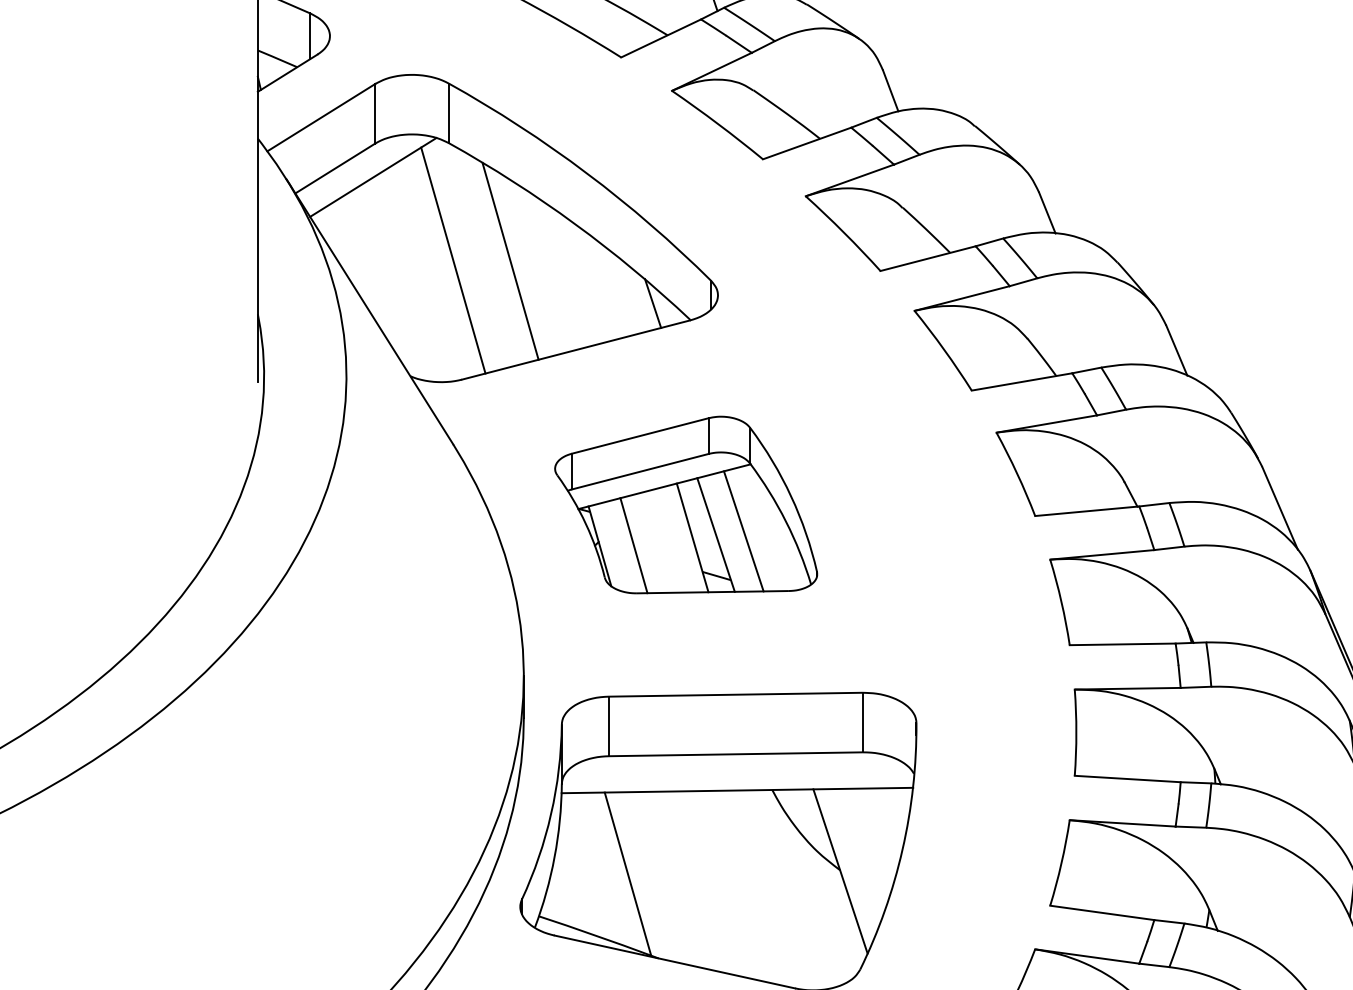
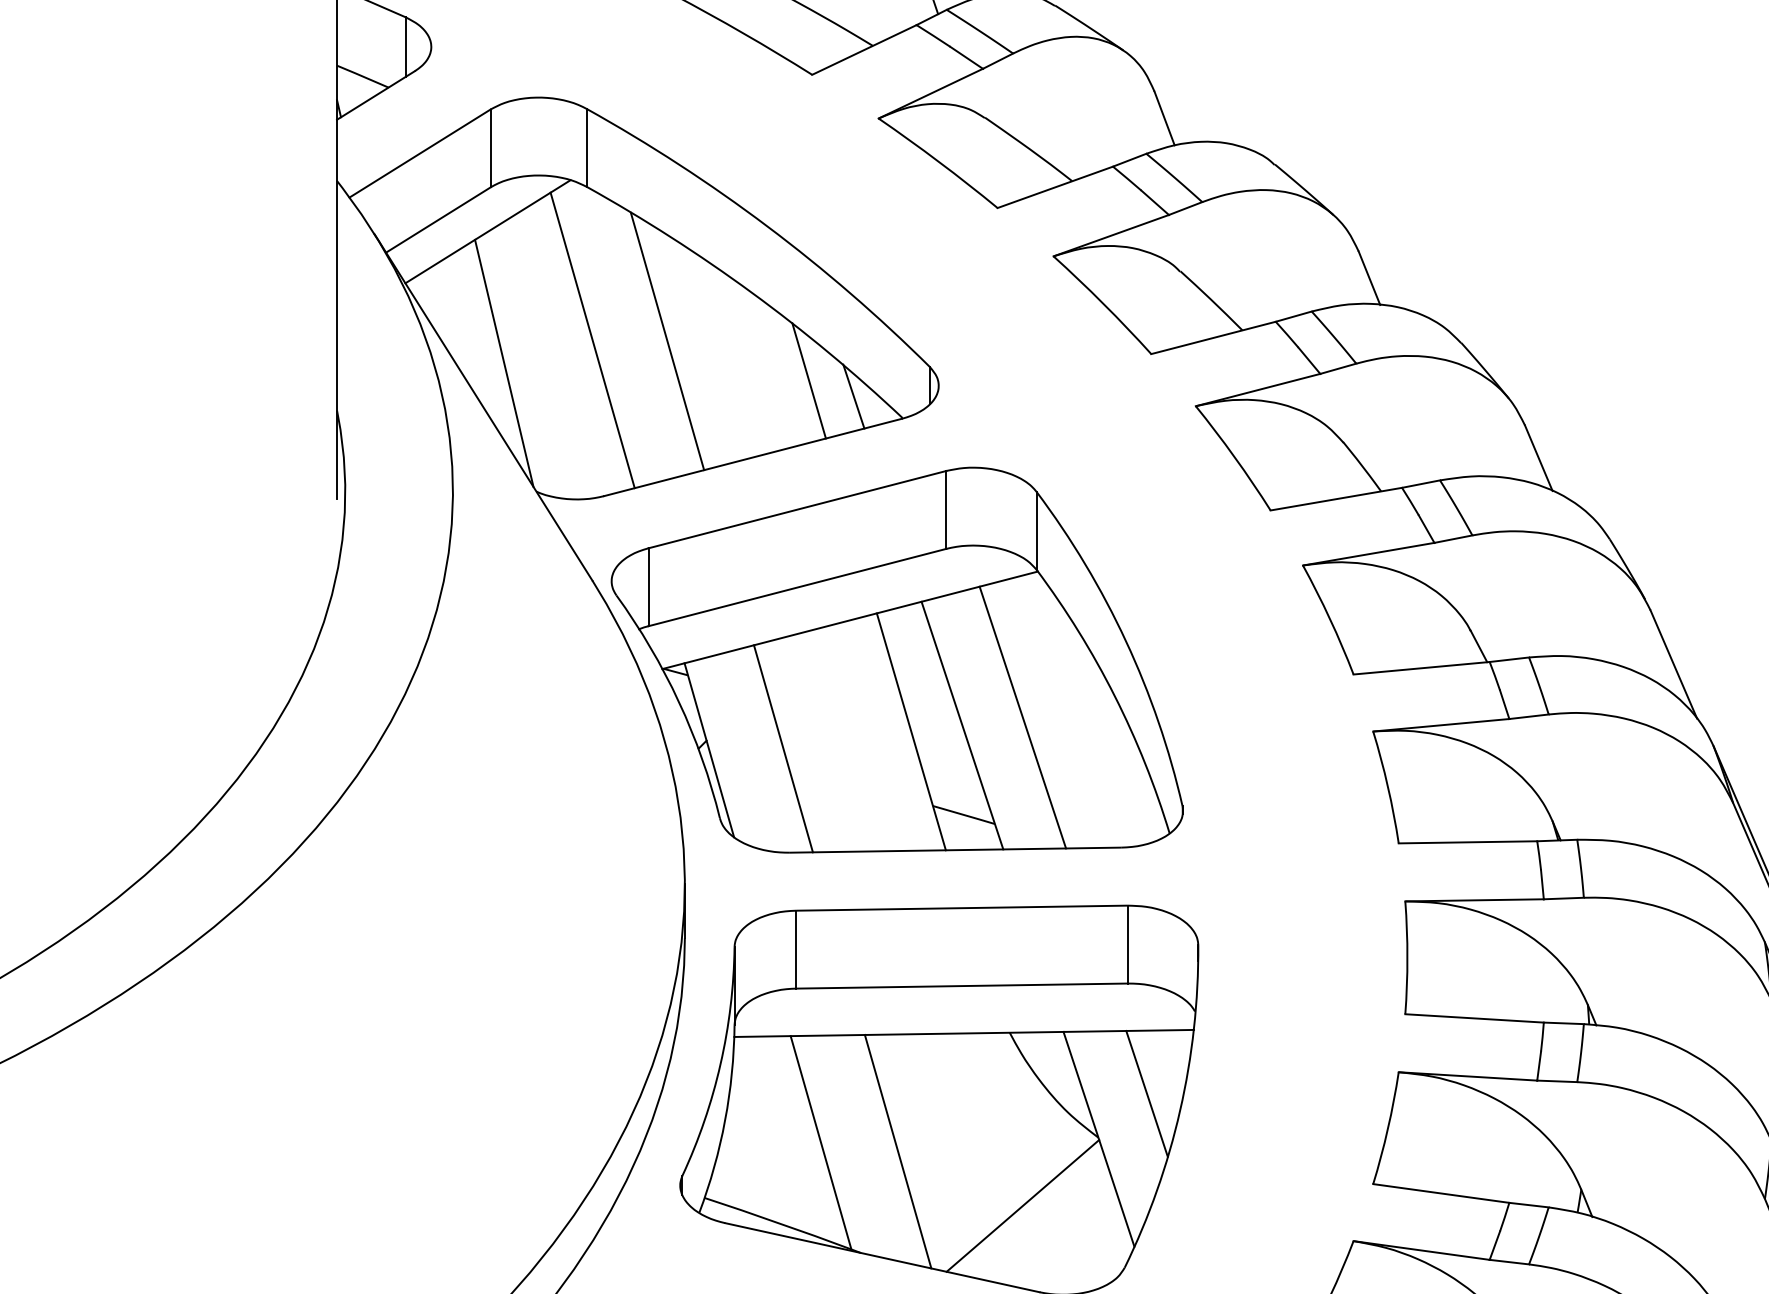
line: (385, 277) -> (504, 362), added
line: (618, 291) -> (808, 380), added
part: (685, 504) -> (896, 659), size x1.67
line: (876, 836) -> (1146, 1093), added
line: (686, 880) -> (897, 1151), added
line: (782, 922) -> (1022, 1205), added

